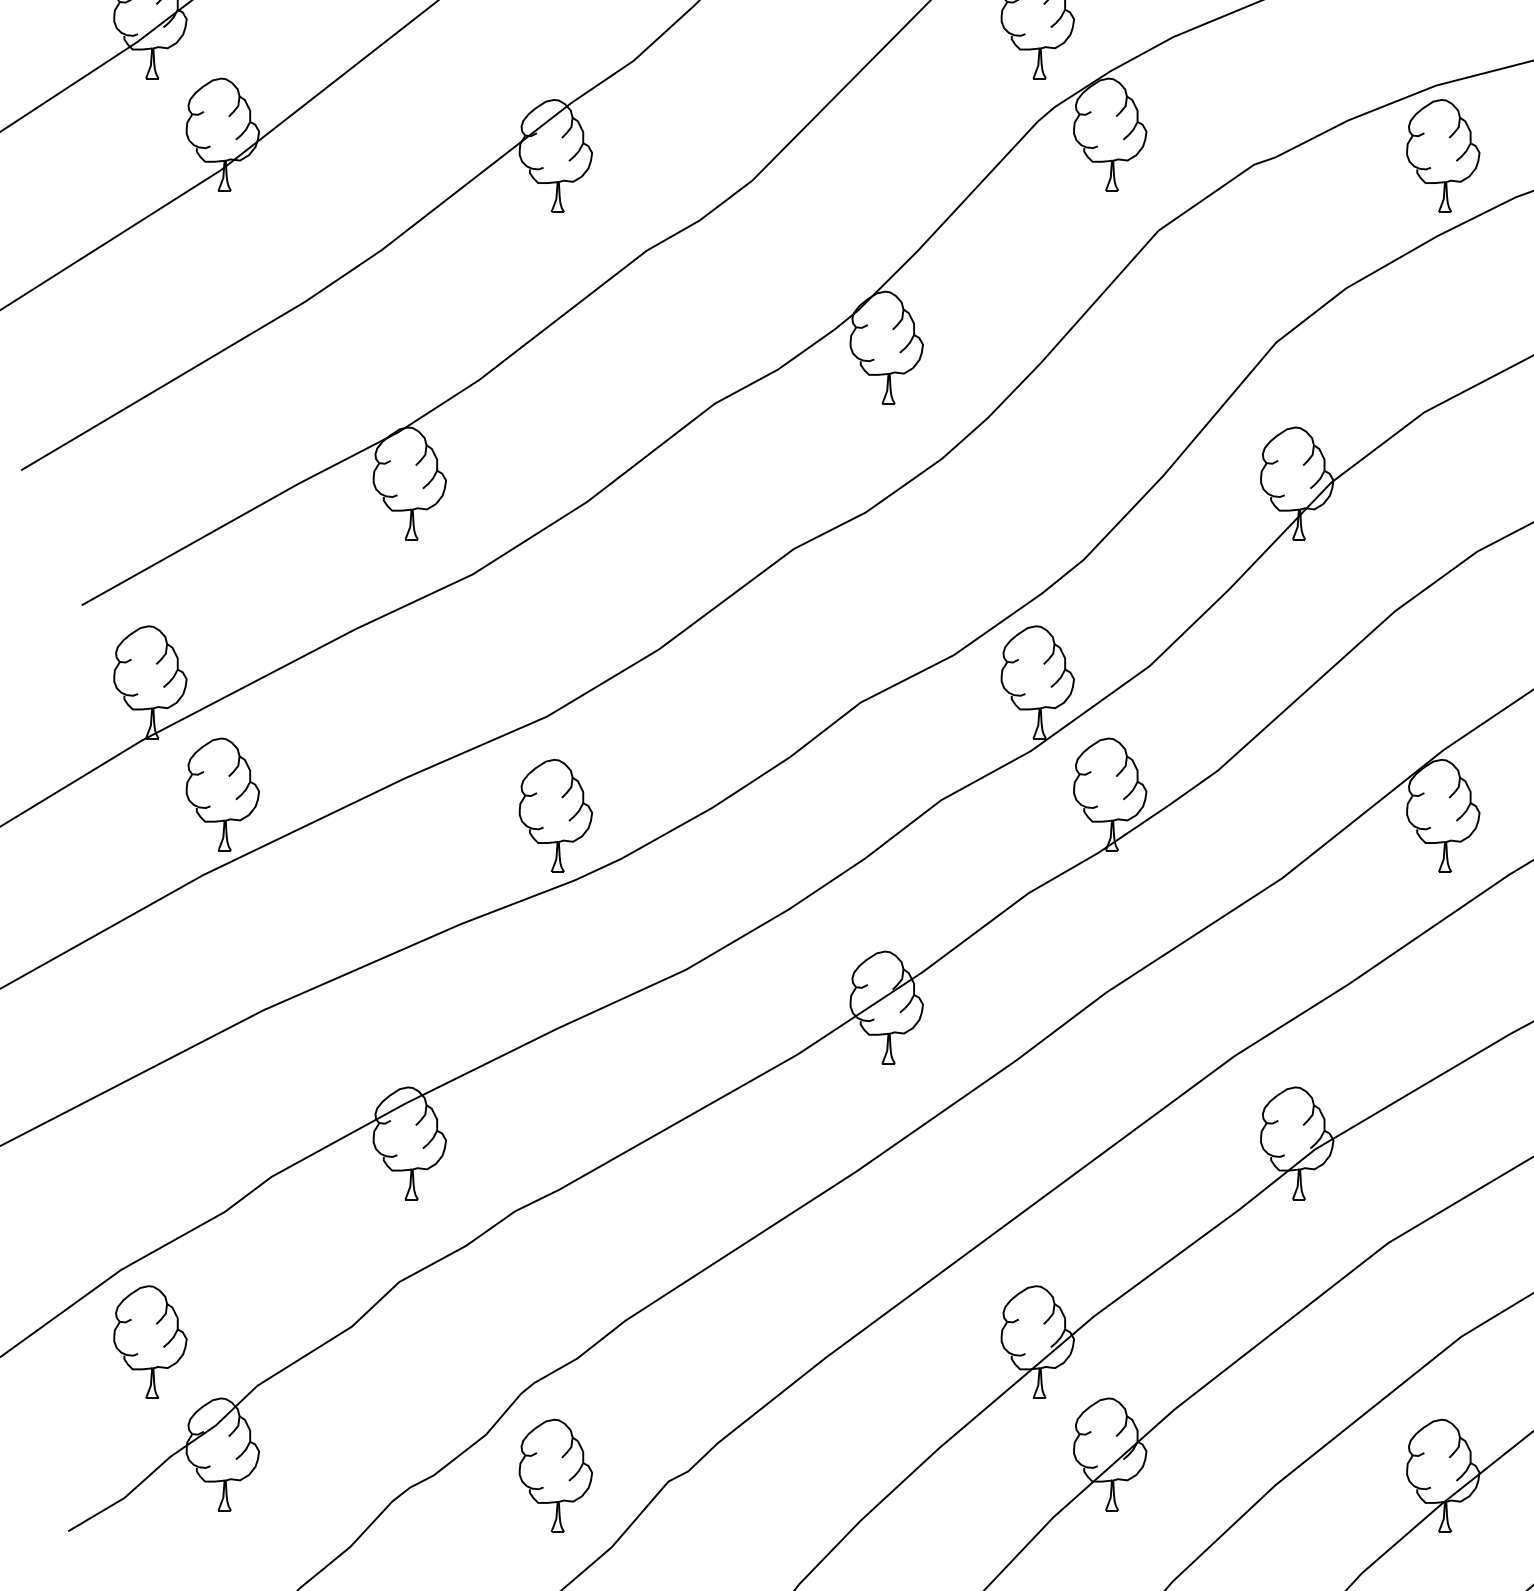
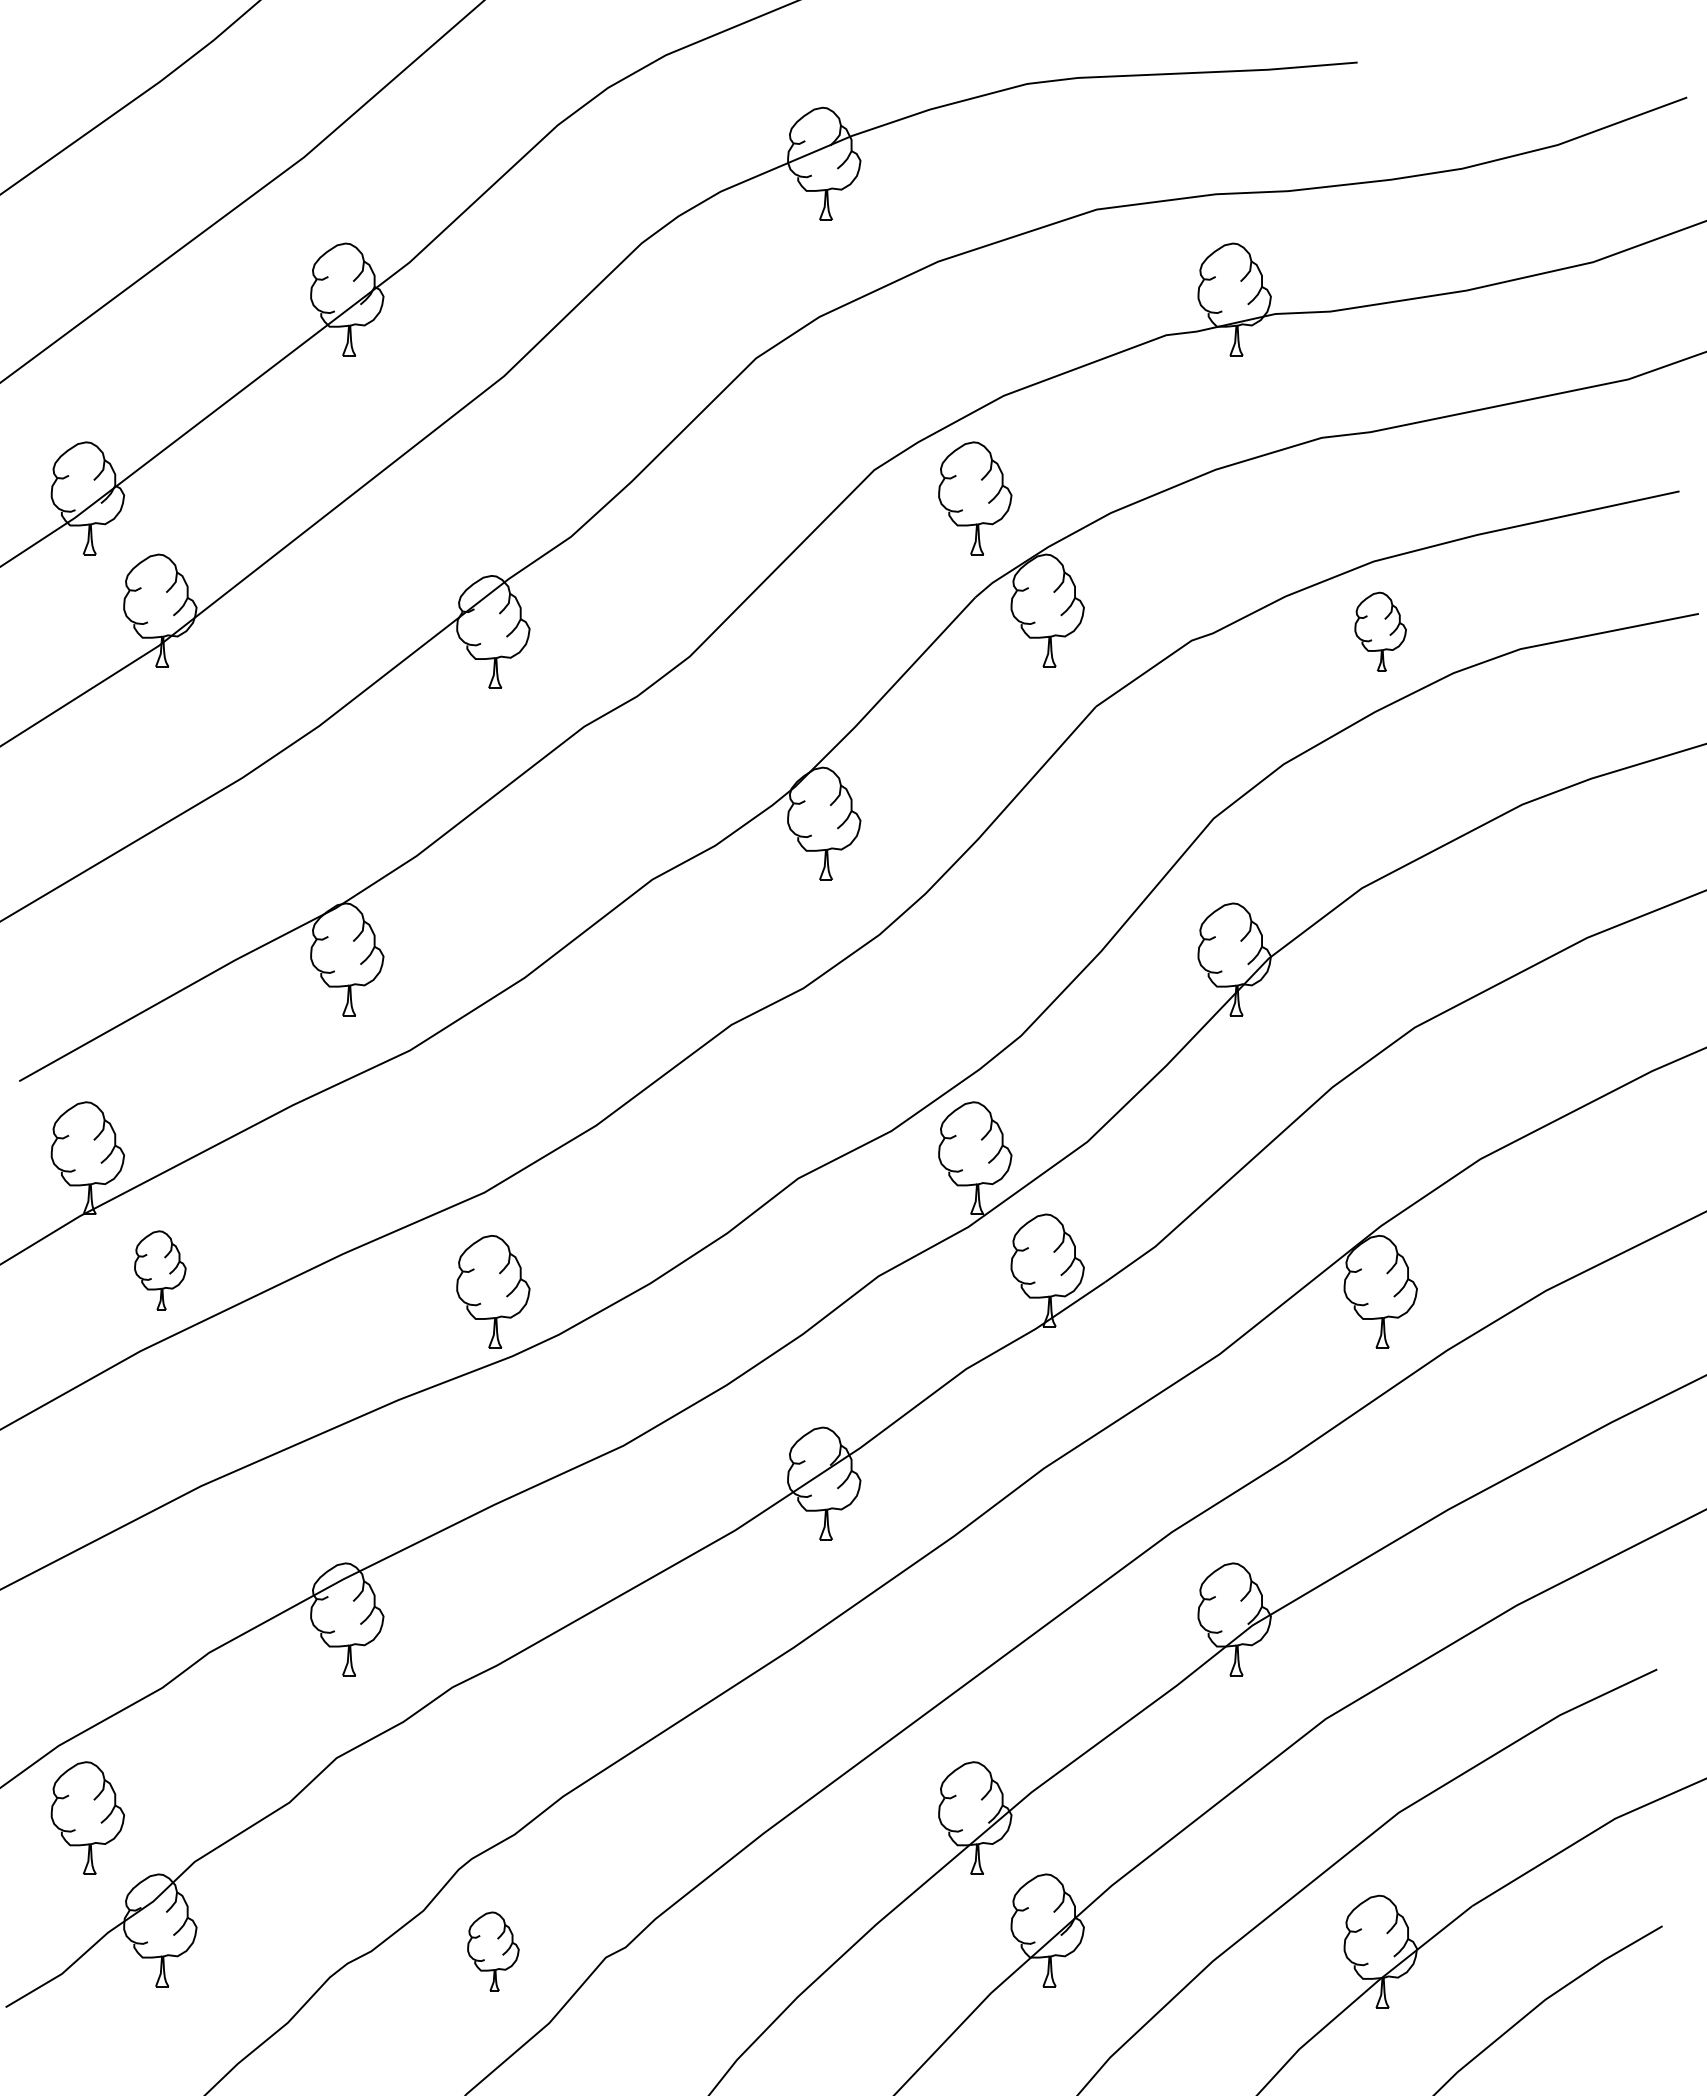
part: (1443, 155) -> (1380, 631), size x0.7
part: (223, 794) -> (160, 1270), size x0.7
part: (556, 1475) -> (493, 1951), size x0.7

